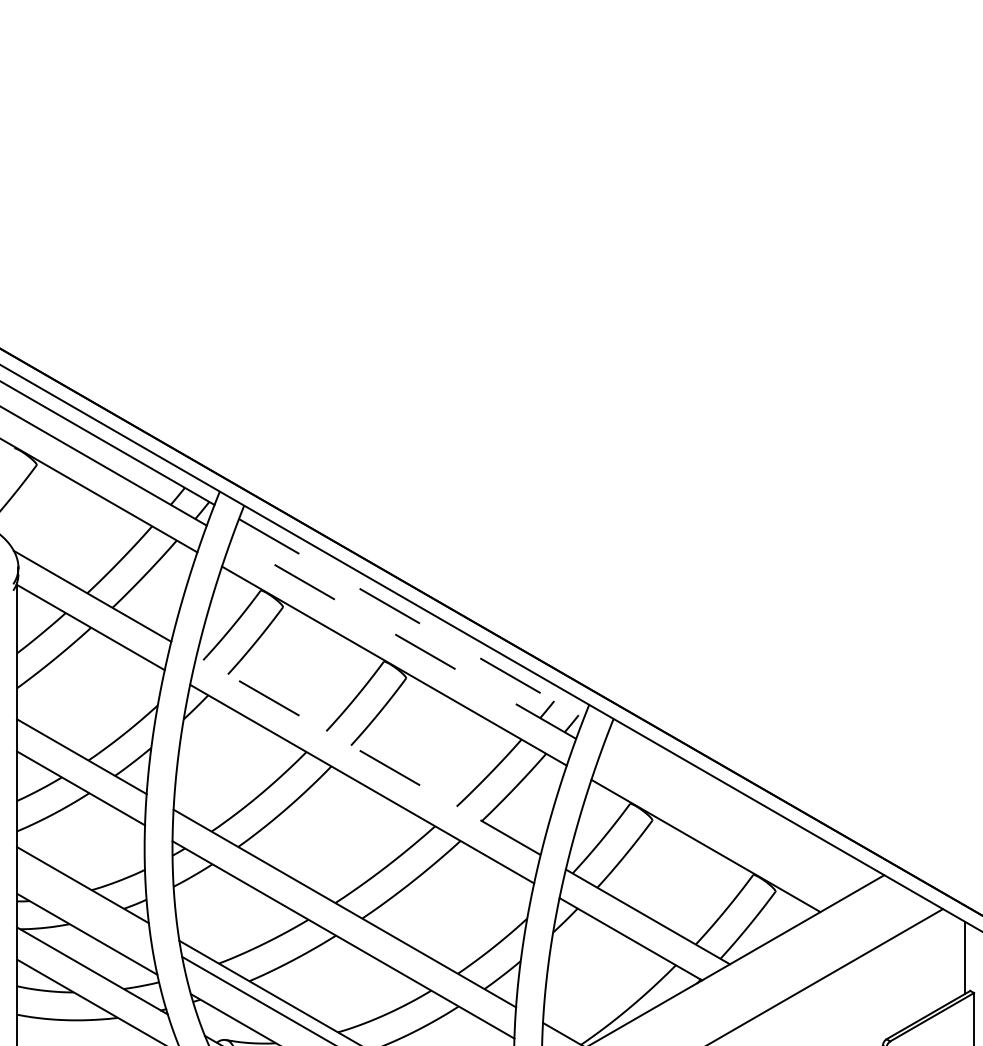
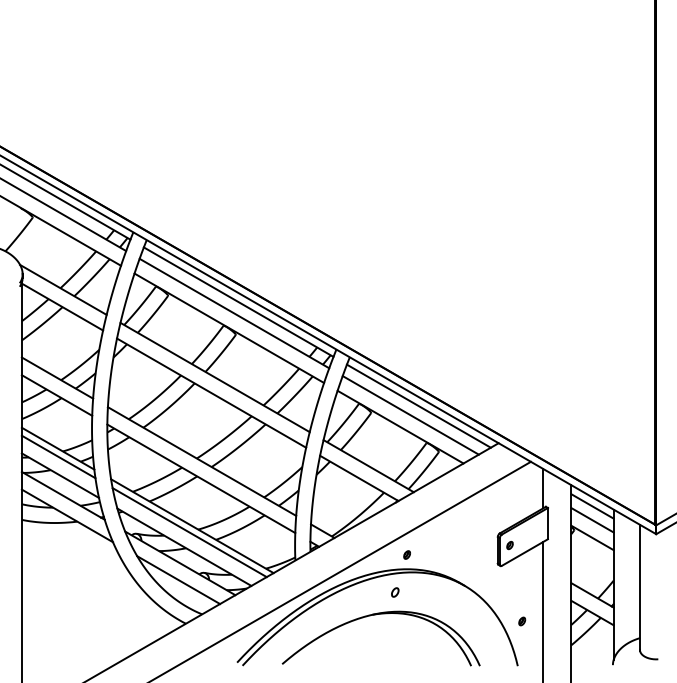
line: (412, 619) -> (239, 302), dashed -> solid
line: (403, 639) -> (234, 313), dashed -> solid
line: (367, 755) -> (214, 377), dashed -> solid
line: (738, 806) -> (418, 405), added
line: (723, 824) -> (410, 415), added
line: (83, 899) -> (58, 456), added

